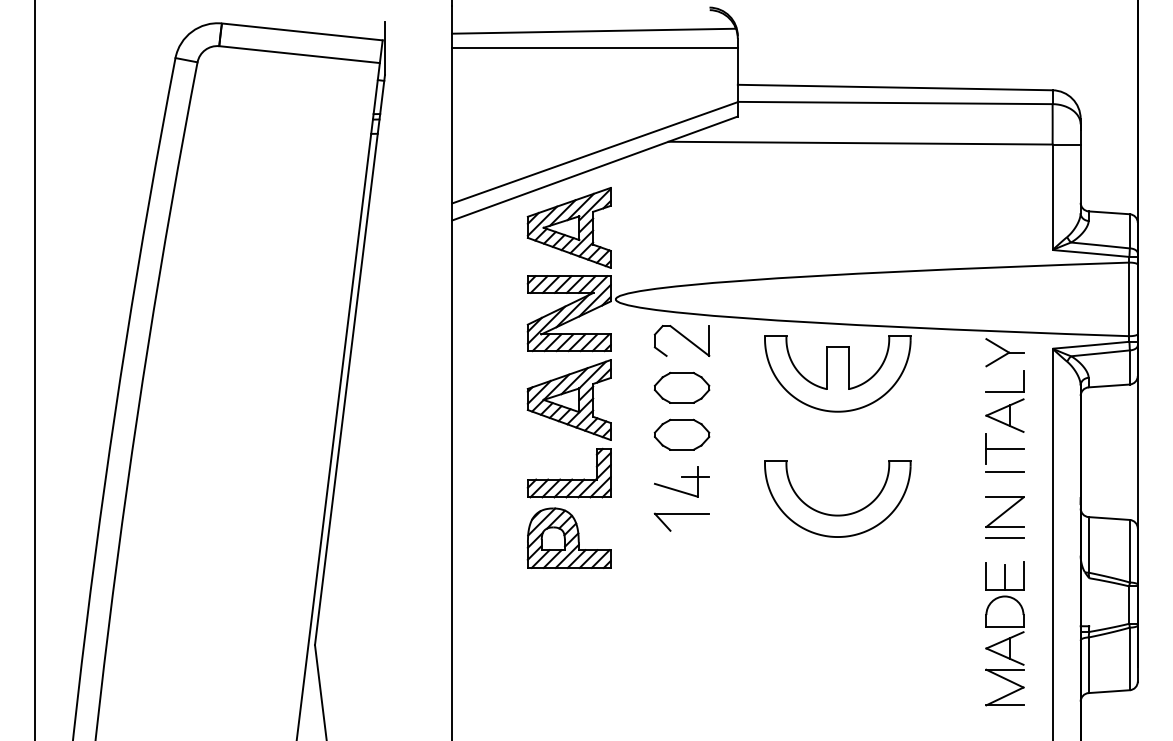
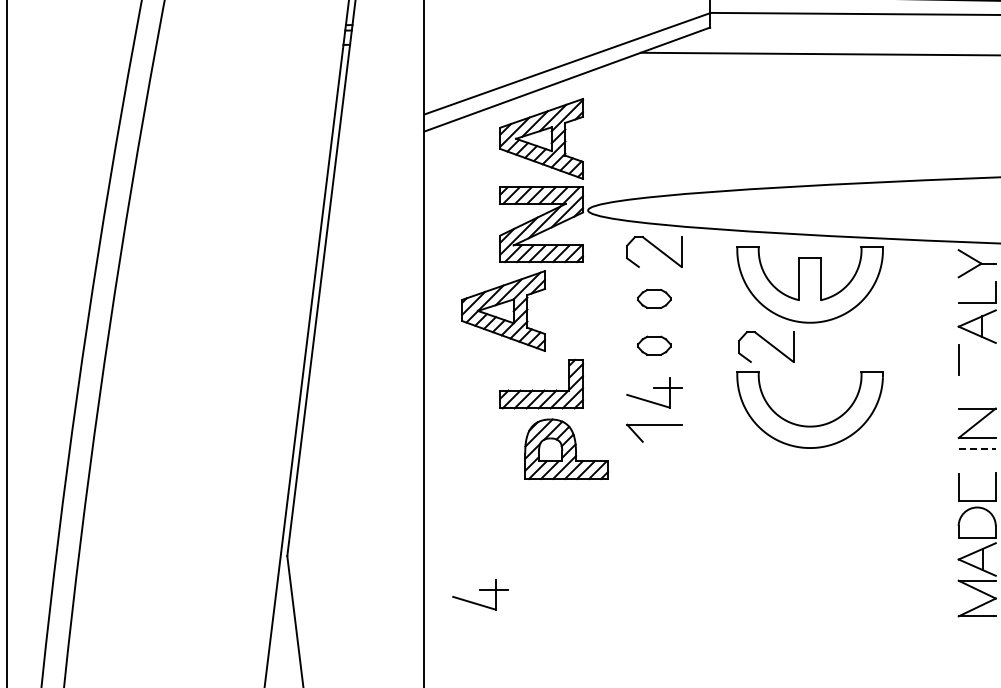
part: (681, 387) -> (653, 298), size x0.6
part: (568, 399) -> (502, 310), moved
part: (681, 434) -> (653, 345), size x0.6
part: (793, 435) -> (765, 346), added
line: (1004, 449) -> (976, 360), removed
line: (1004, 471) -> (976, 382), removed
part: (568, 537) -> (565, 448), moved
line: (1004, 538) -> (976, 449), solid -> dashed
line: (1004, 576) -> (976, 487), removed
part: (507, 683) -> (479, 594), added

